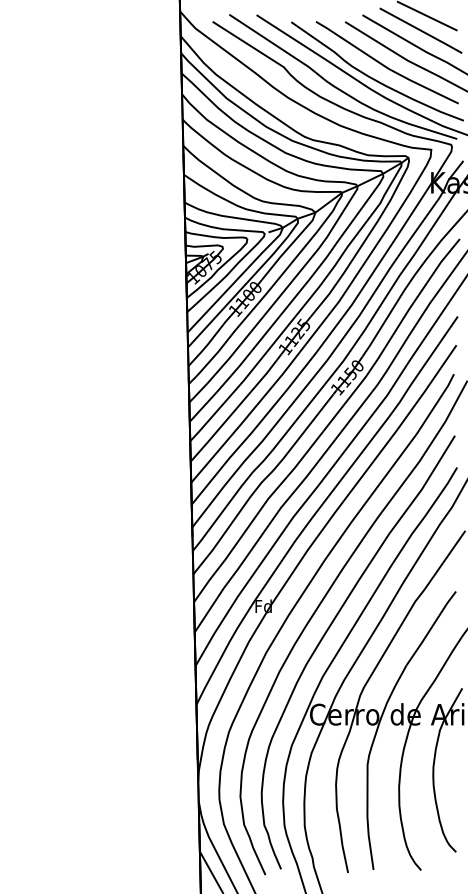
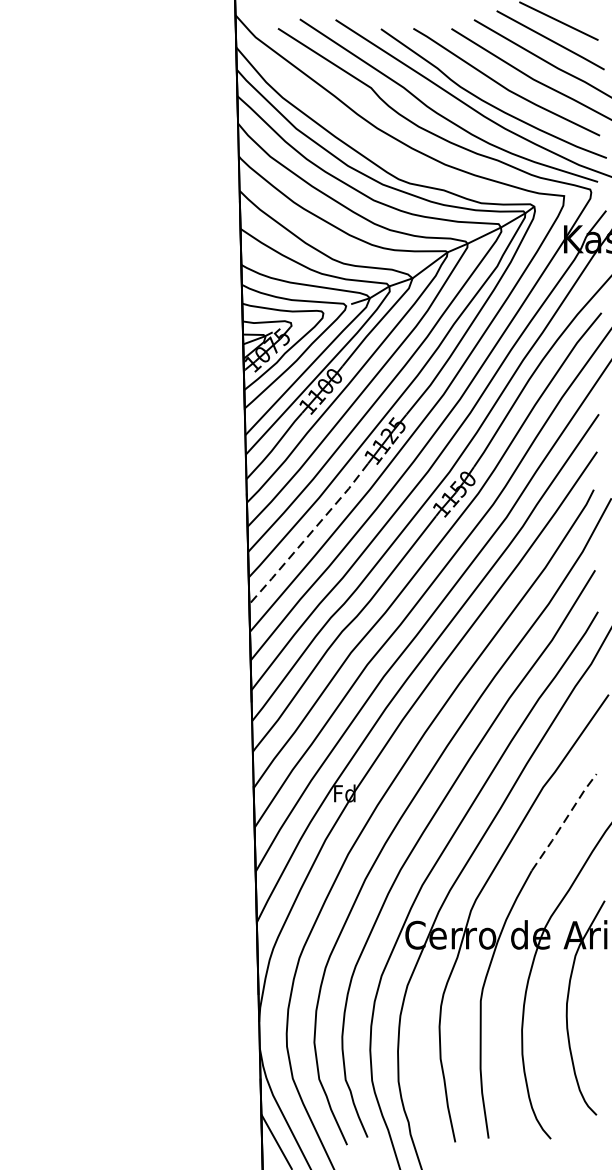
line: (236, 408) -> (309, 534), solid -> dashed
line: (431, 628) -> (564, 822), solid -> dashed

